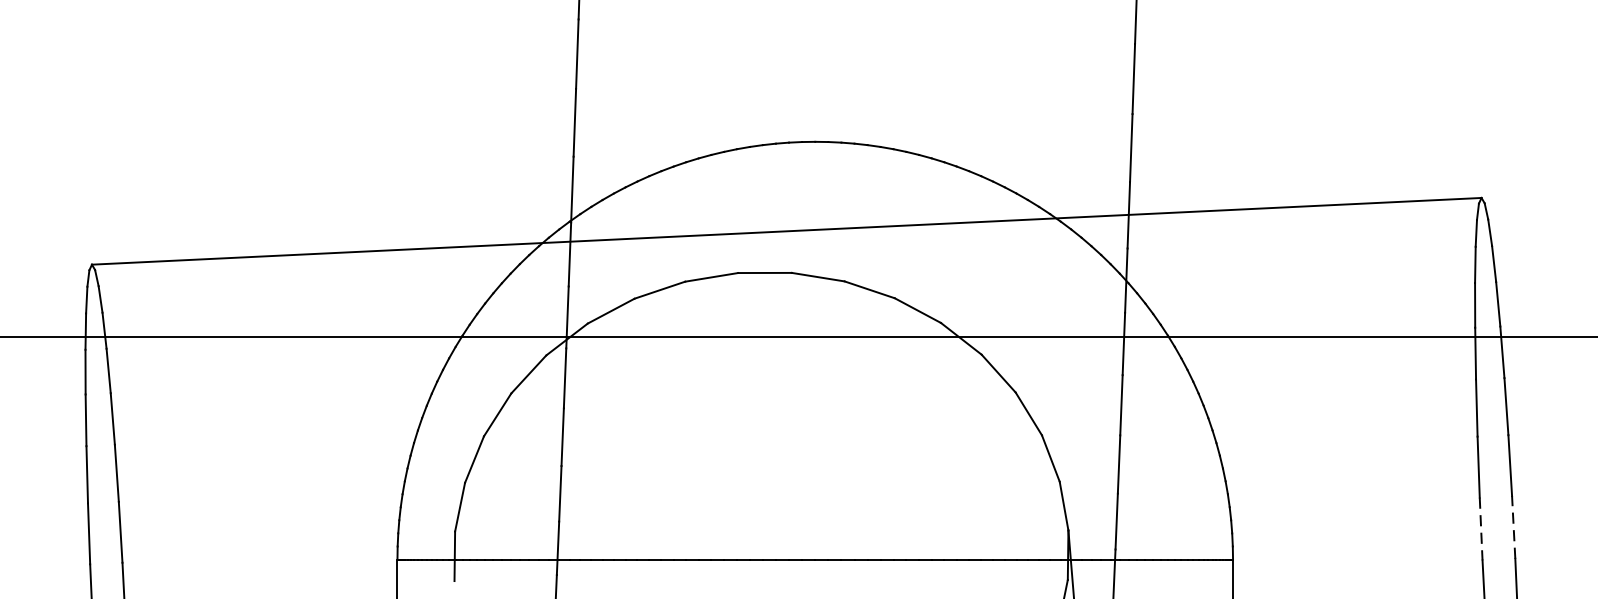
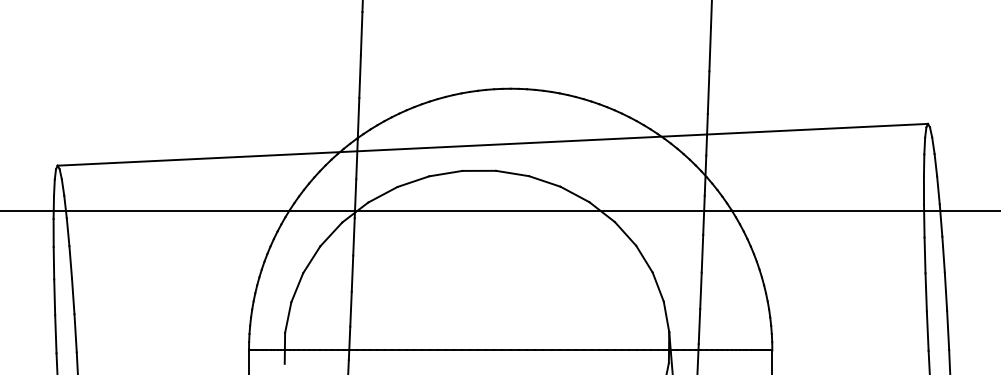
line: (1514, 527) -> (948, 330), dashed -> solid
line: (1480, 529) -> (927, 331), dashed -> solid

